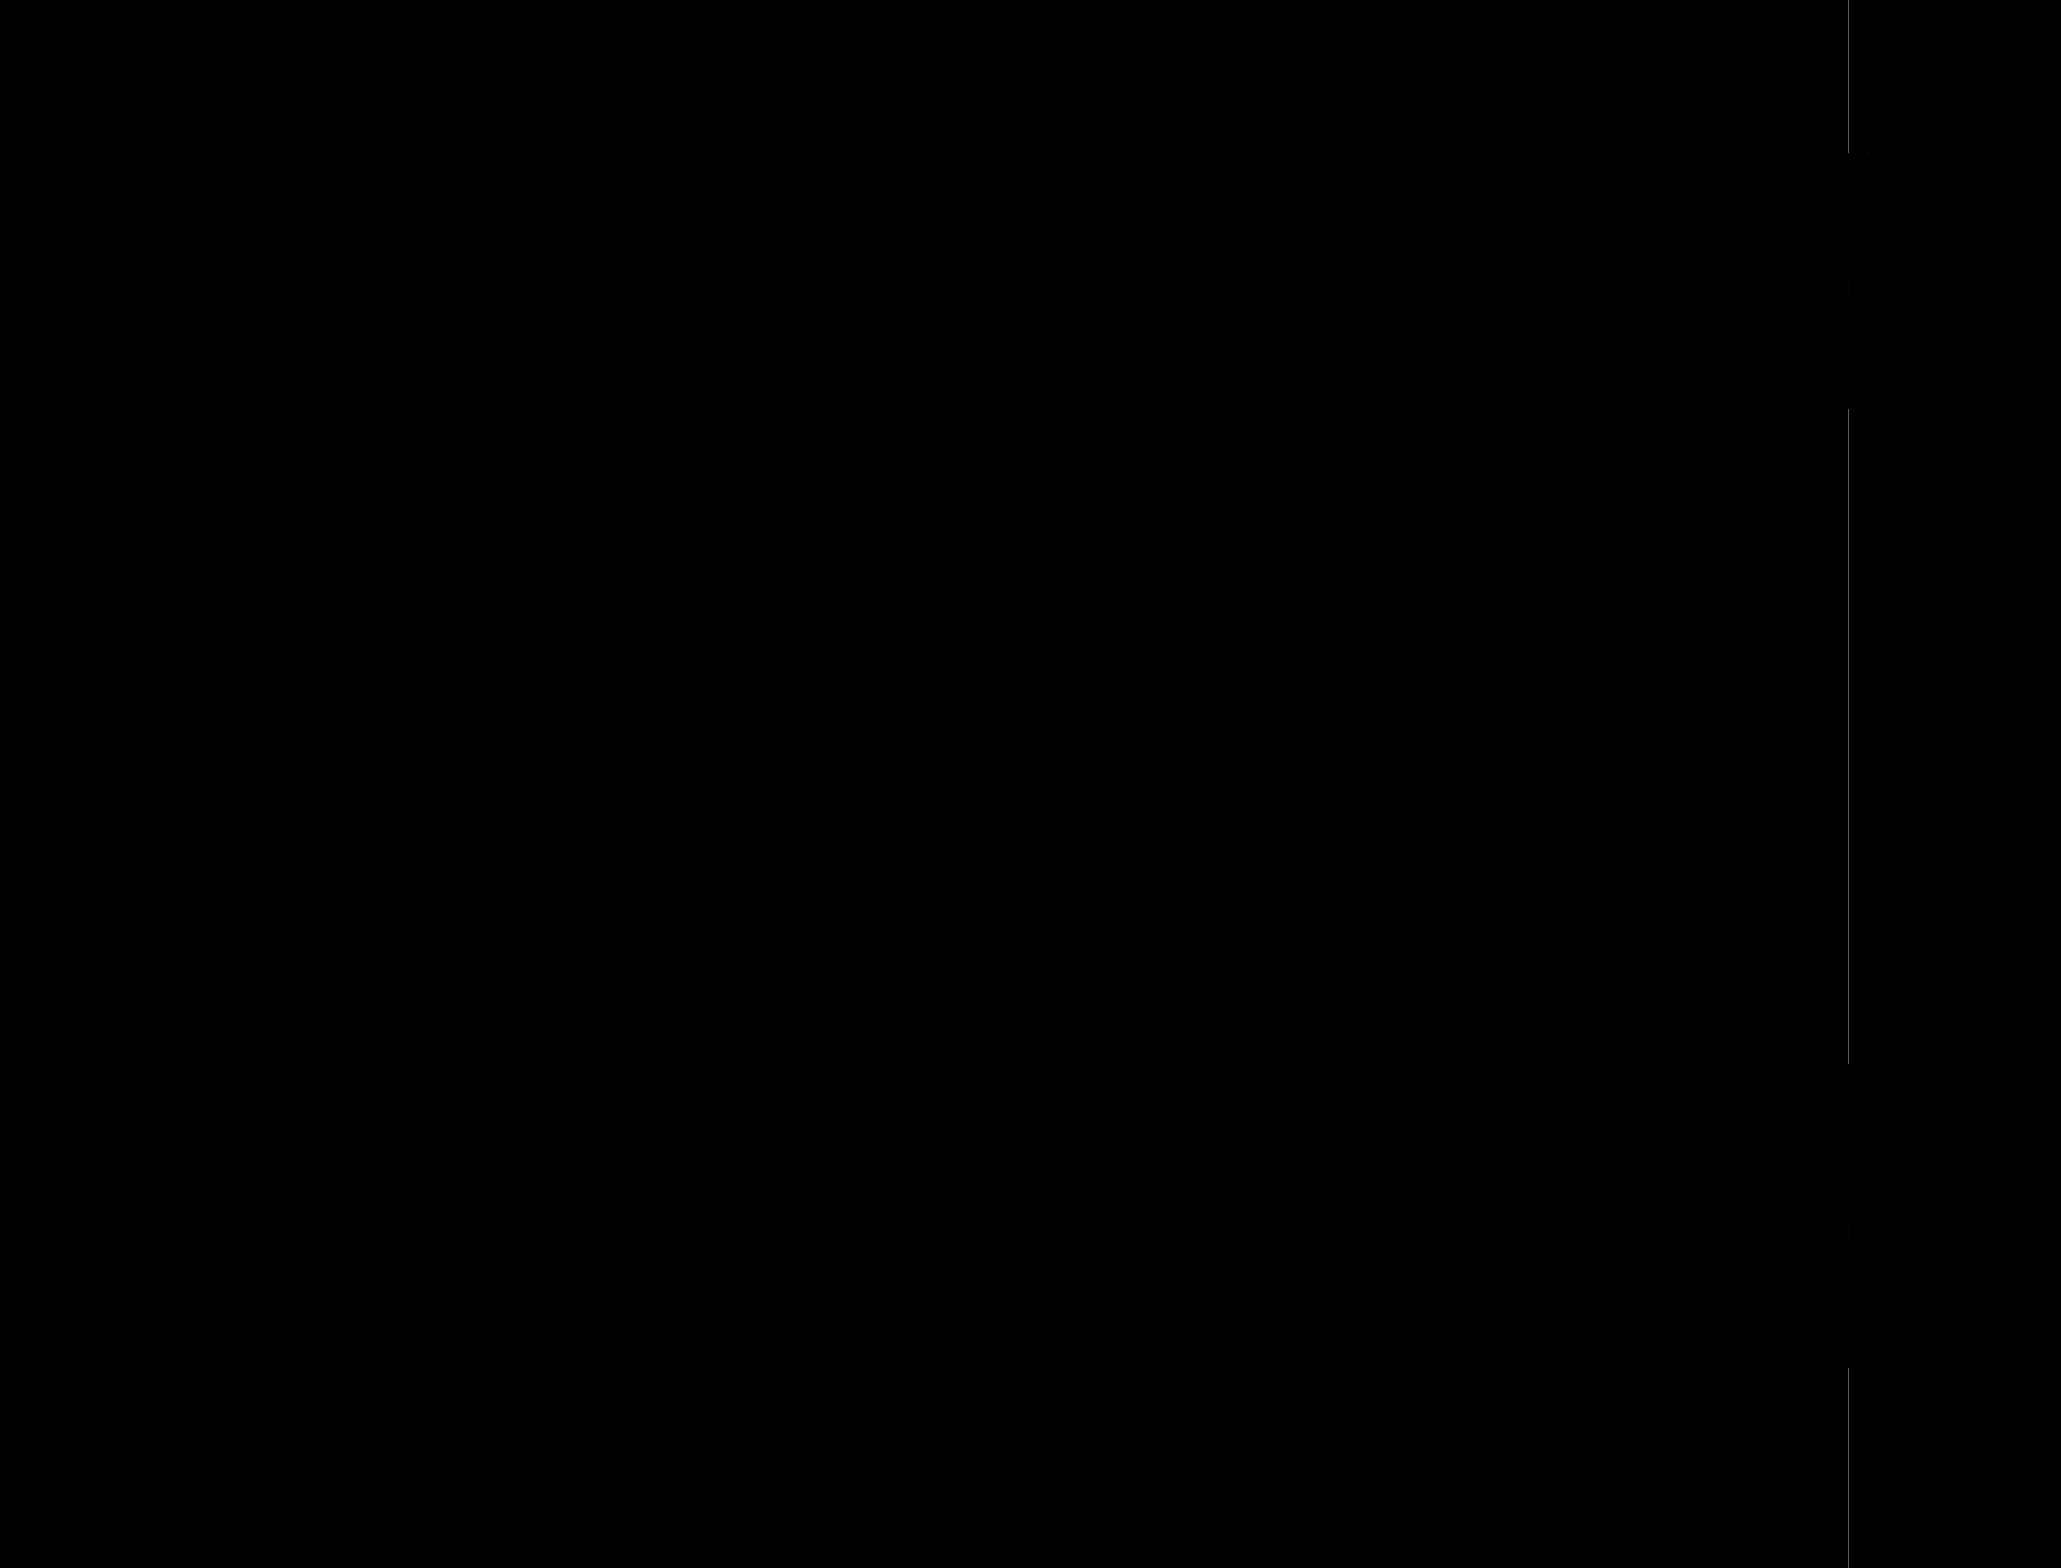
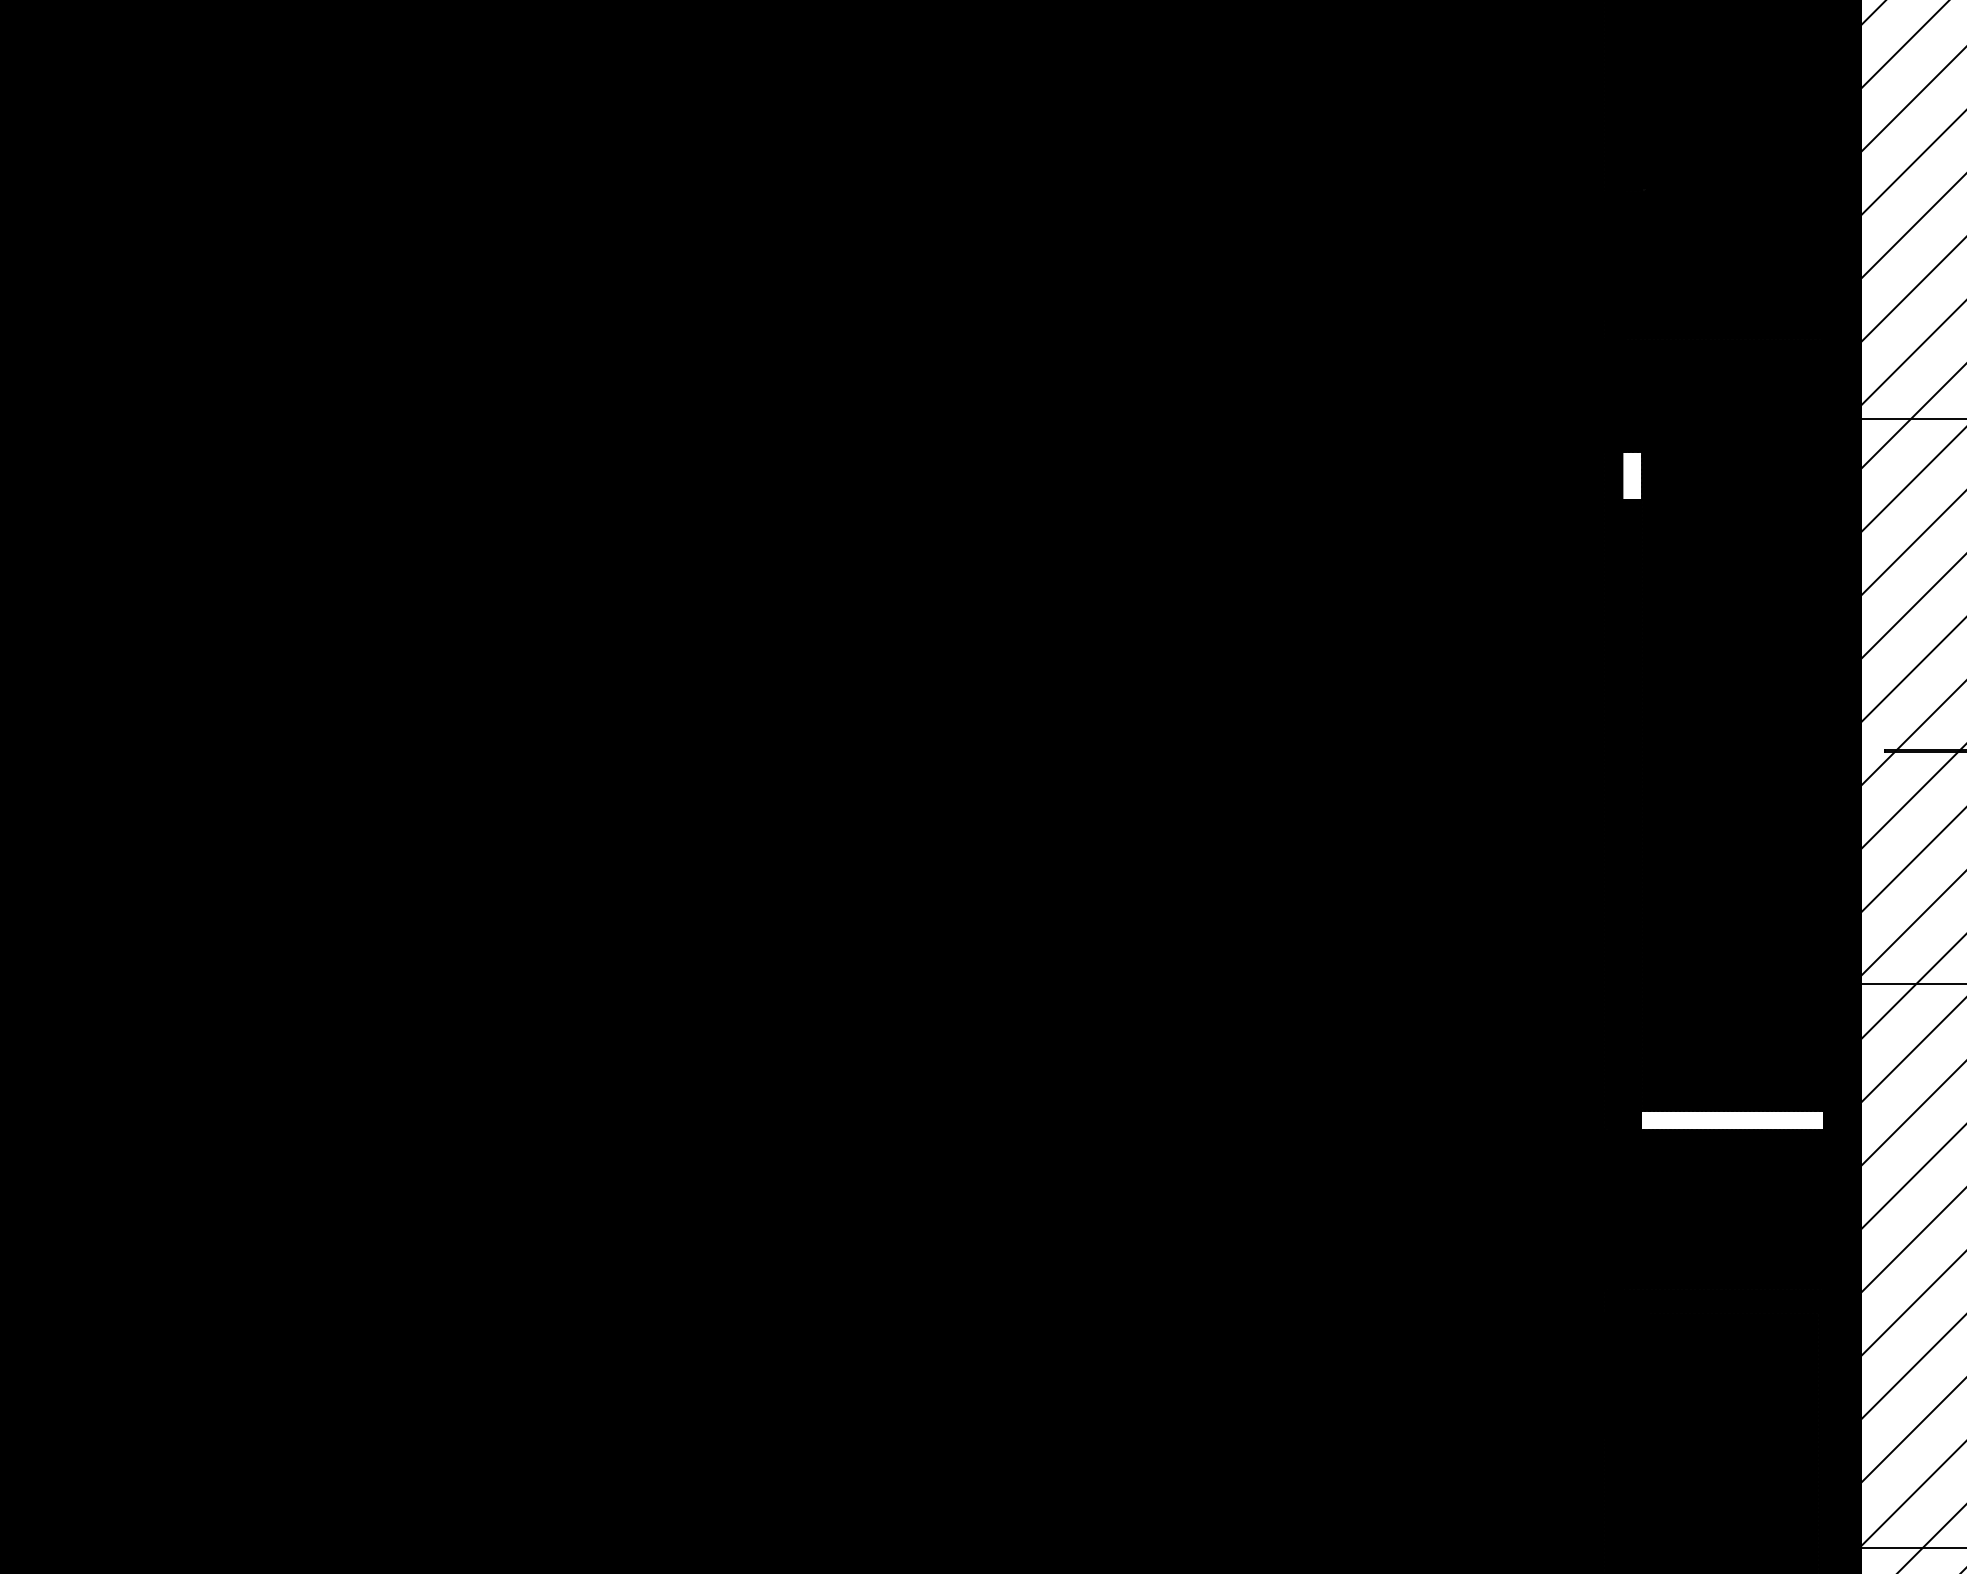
fill: (1857, 430) -> (1632, 475), removed
fill: (1954, 1056) -> (1732, 1120), removed

